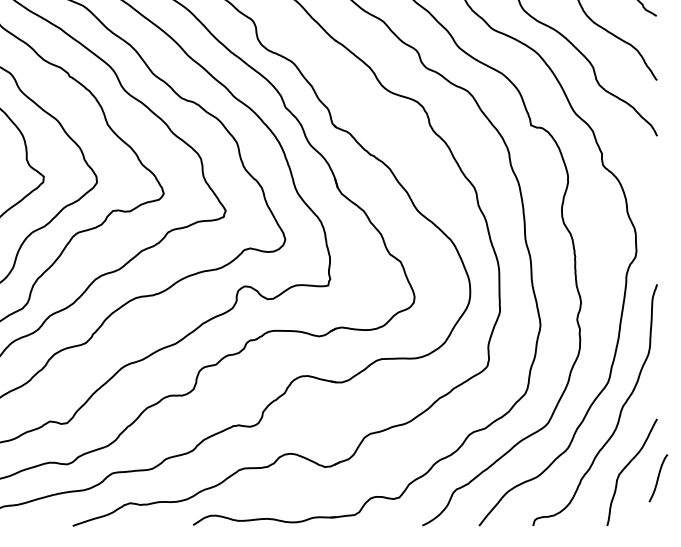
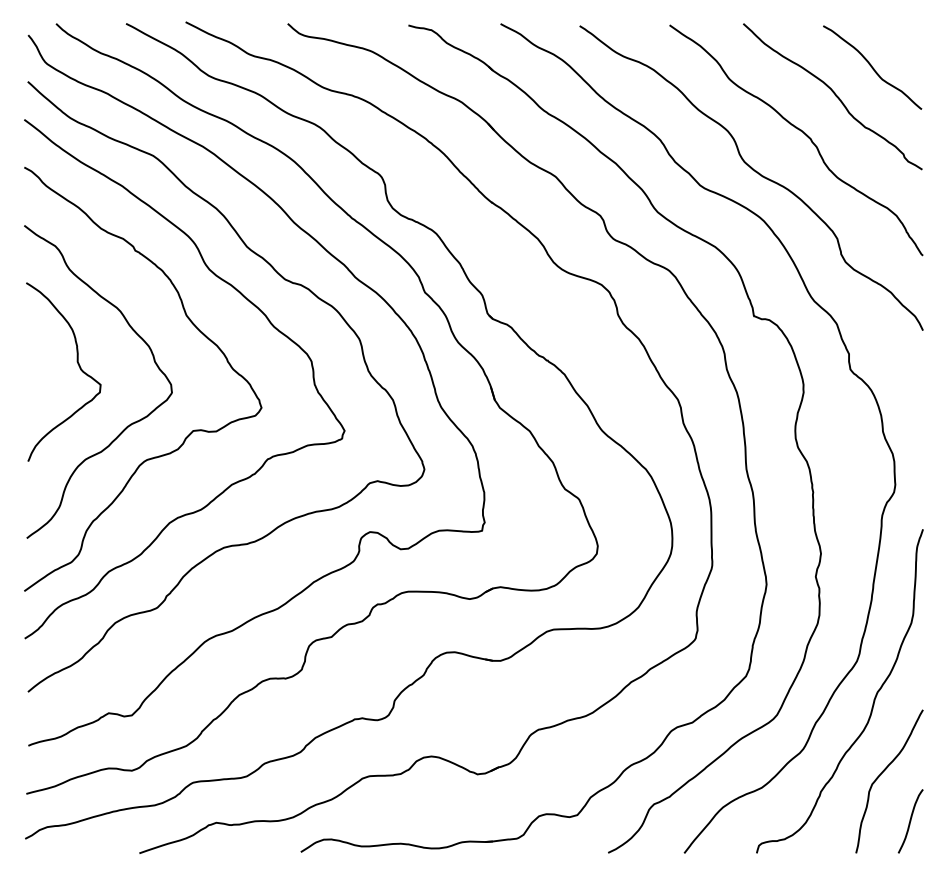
curve: (658, 478) -> (910, 821), moved

